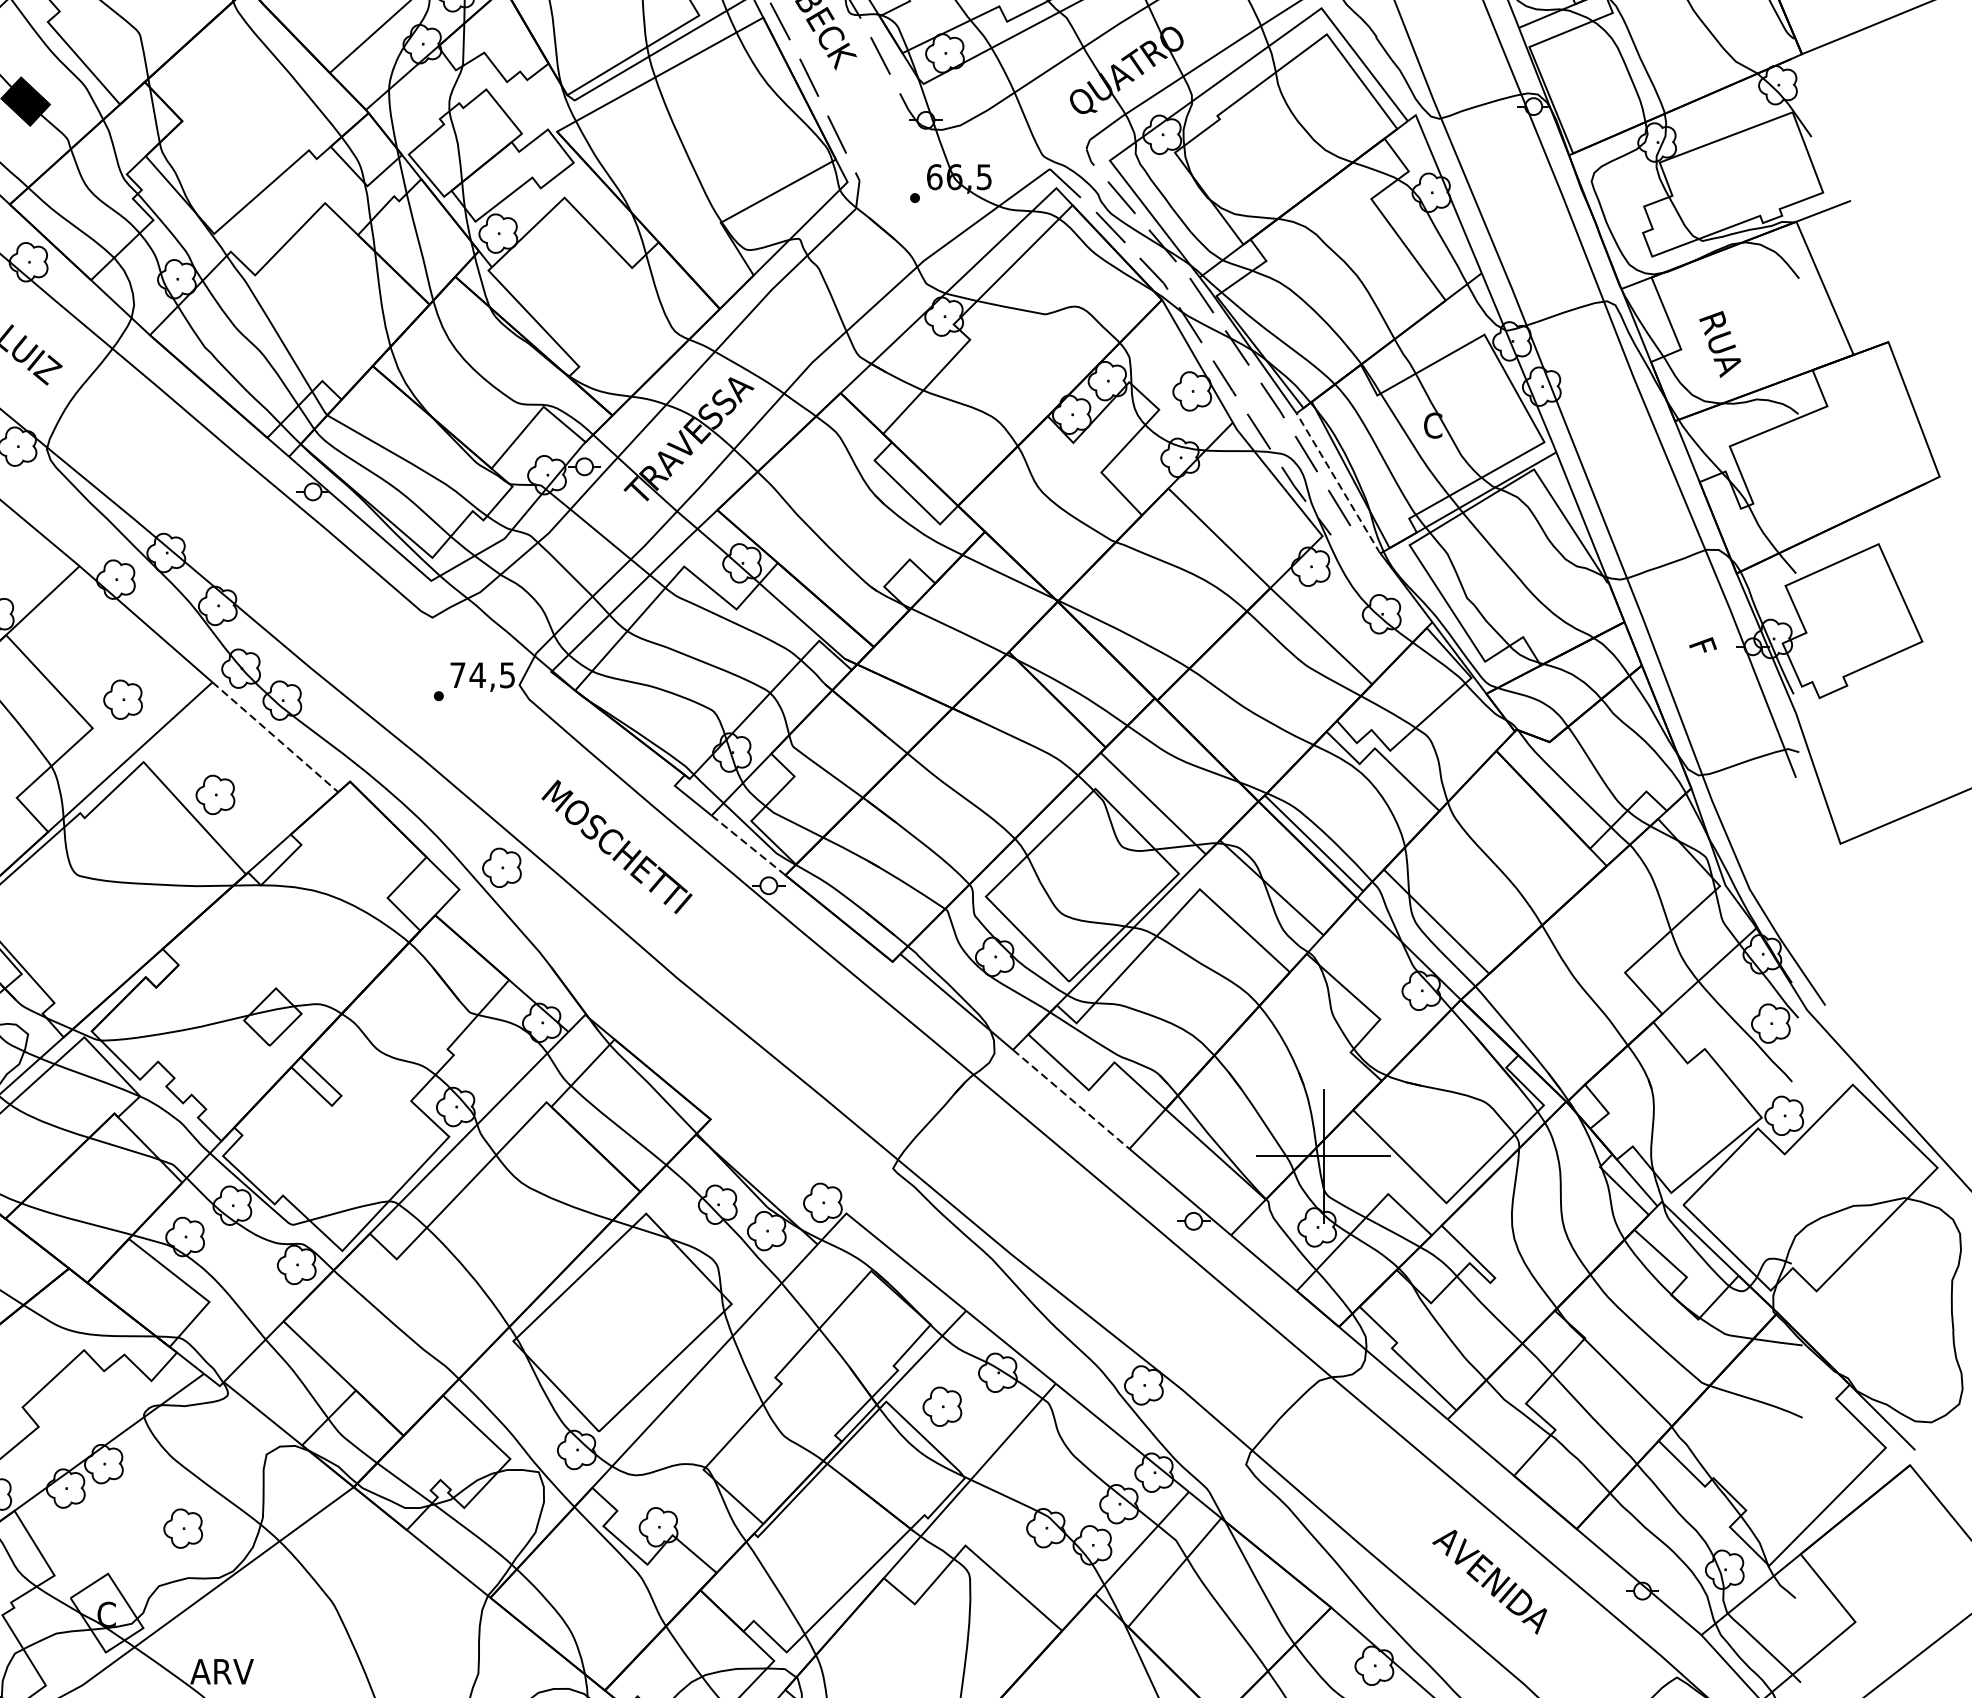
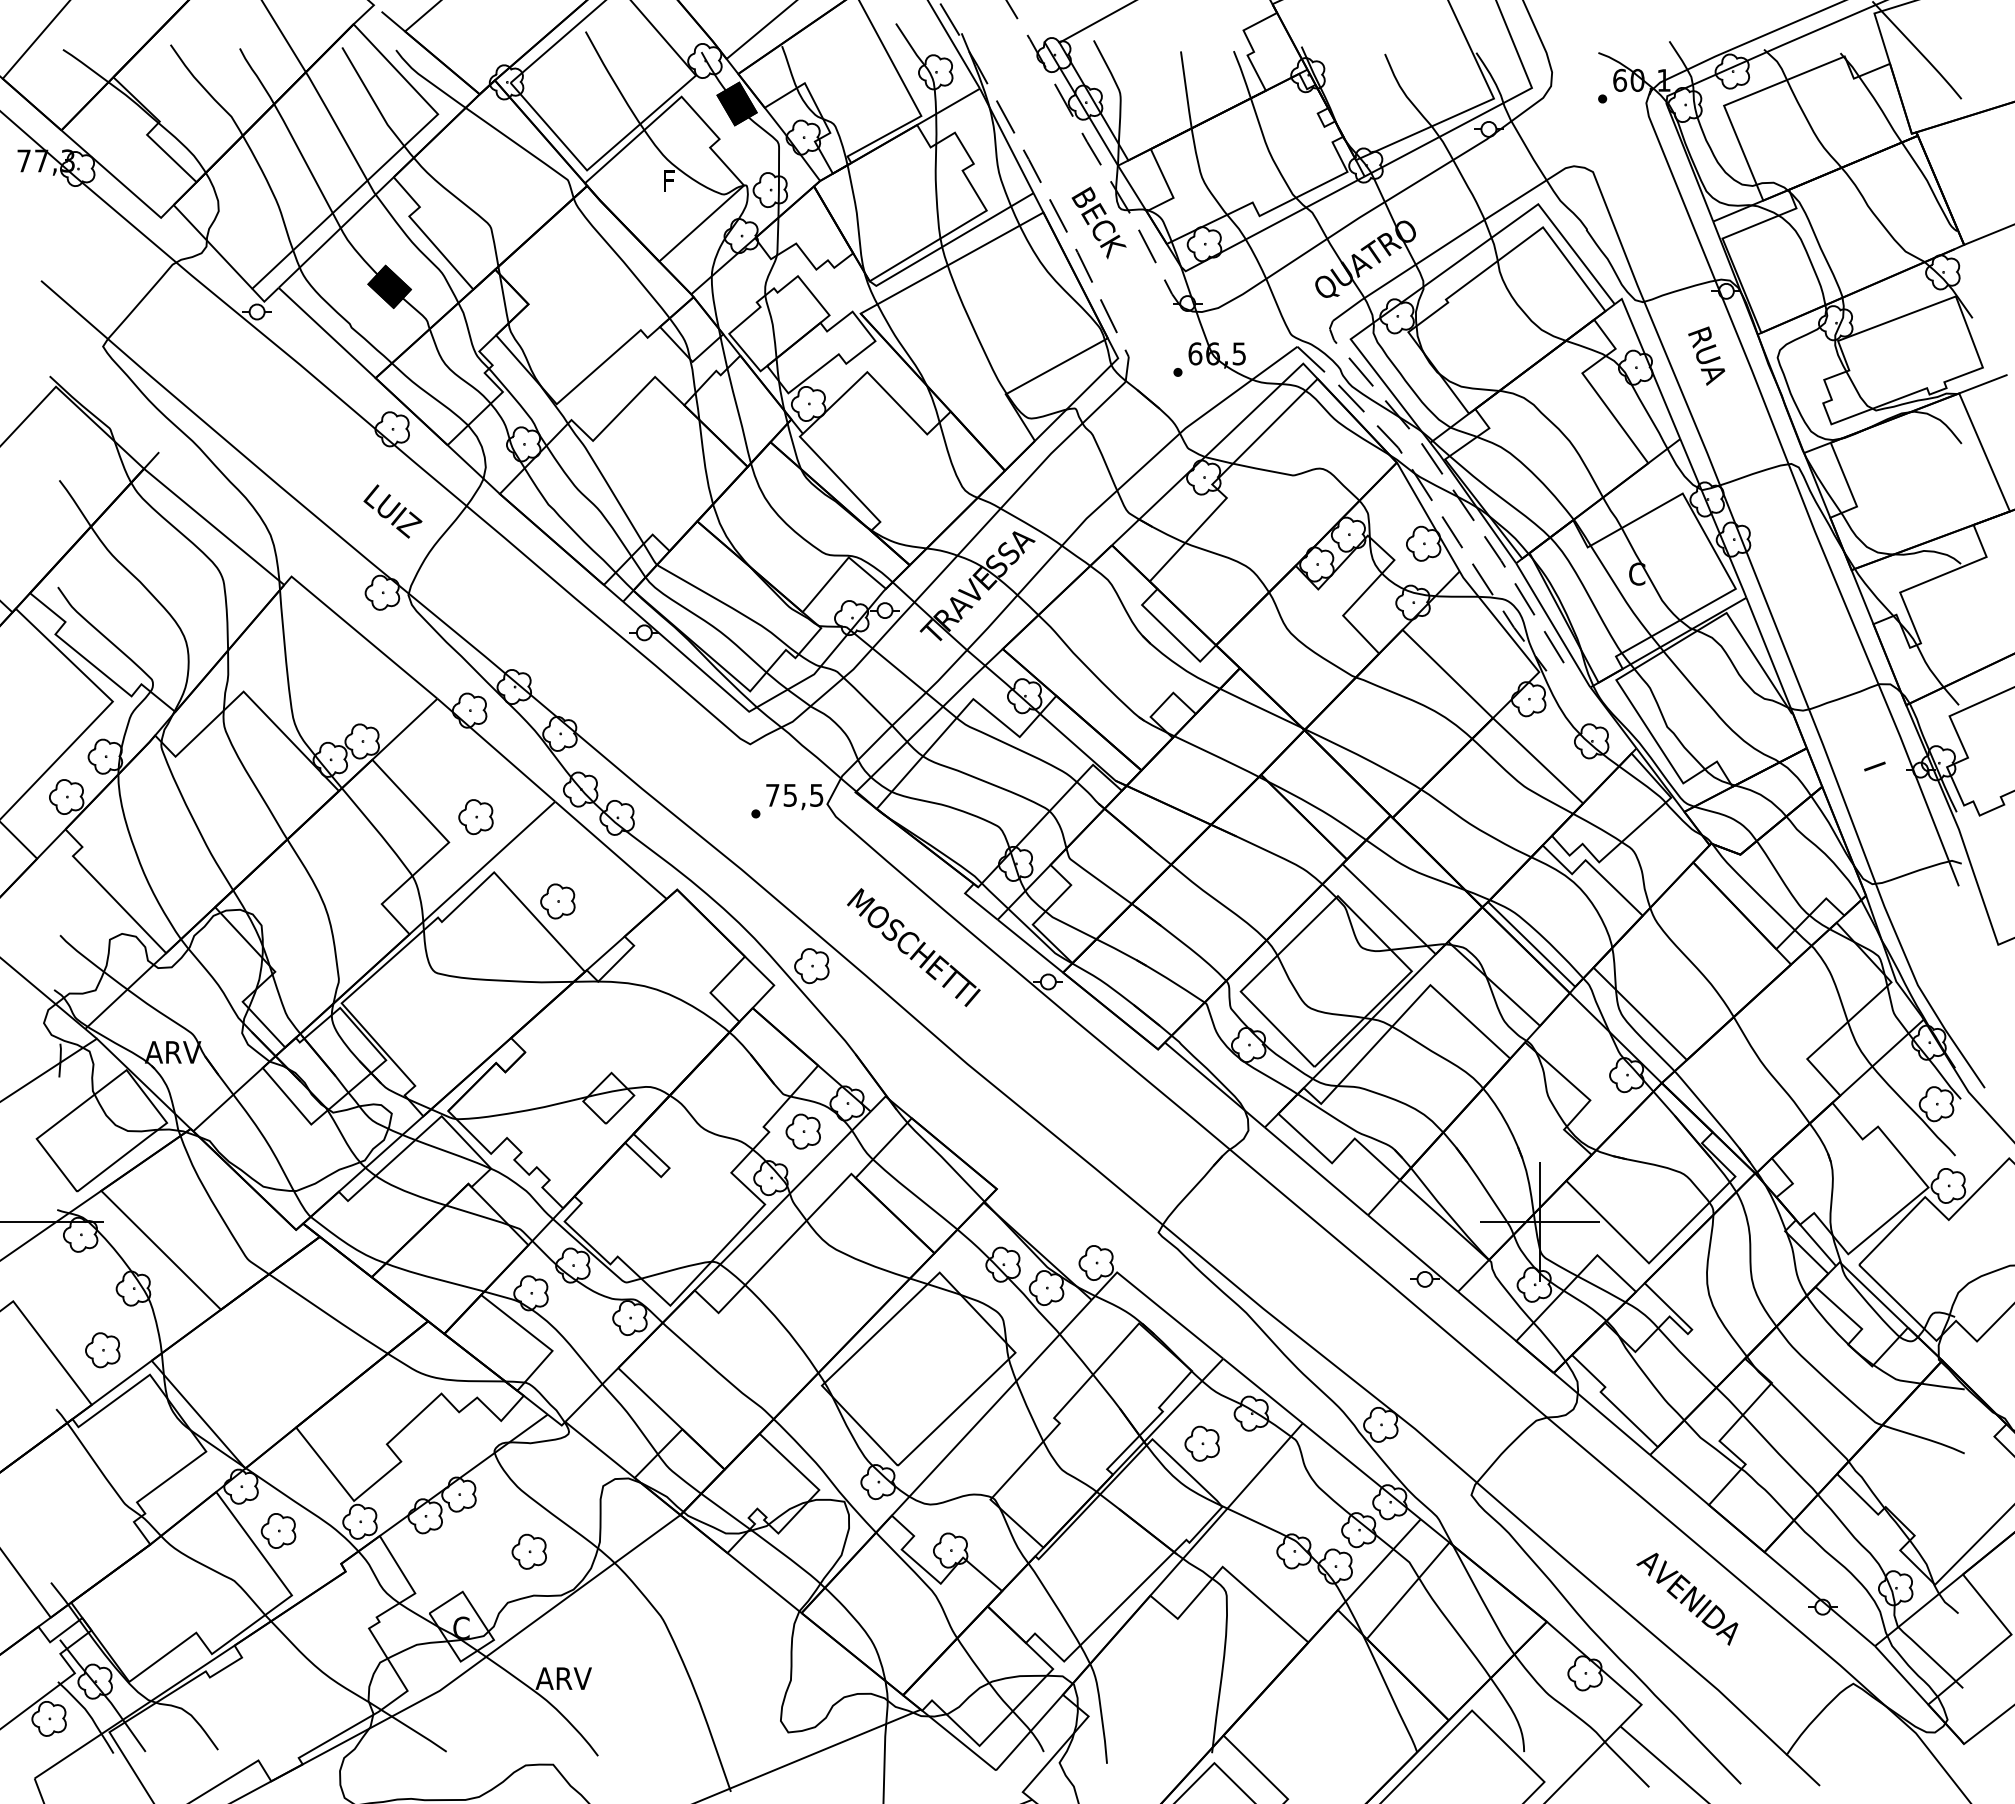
text: (1720, 343) -> (1706, 355), moved
line: (1338, 483) -> (1553, 625), dashed -> solid
text: (1708, 646) -> (1881, 769), F -> I
text: (477, 675) -> (790, 795), 74,5 -> 75,5
line: (275, 737) -> (611, 850), dashed -> solid
line: (748, 844) -> (1030, 945), dashed -> solid
part: (491, 1054) -> (802, 1131), added
line: (1071, 1099) -> (1316, 1171), dashed -> solid

